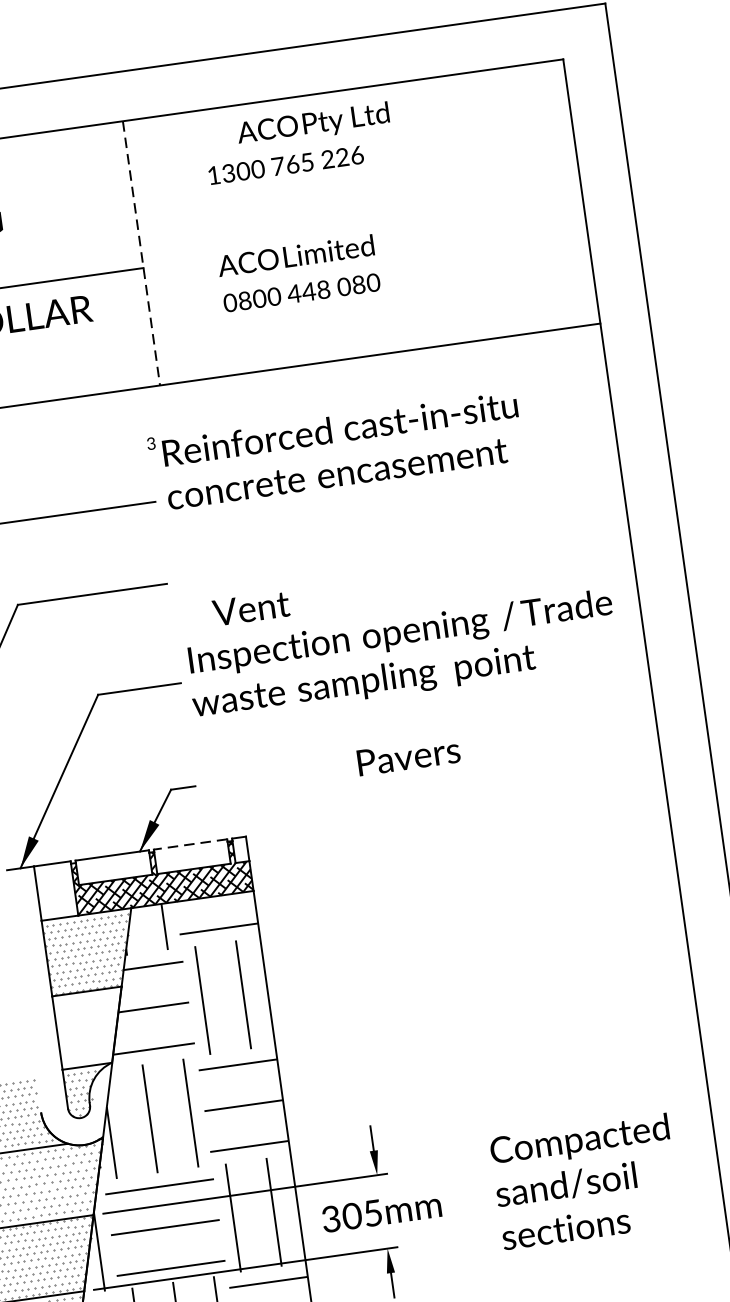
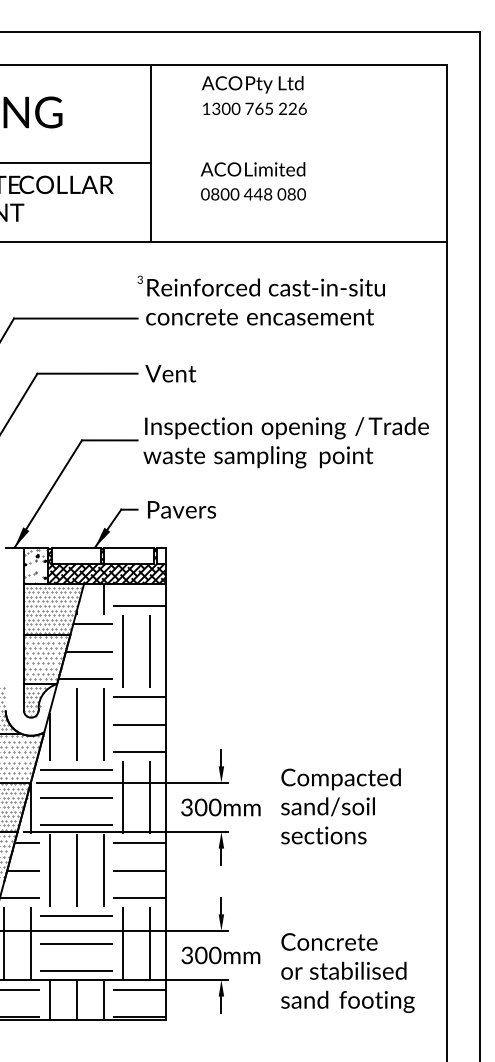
text: (313, 124) -> (252, 84), moved
line: (141, 253) -> (151, 153), dashed -> solid
text: (250, 608) -> (170, 373), moved
text: (408, 756) -> (181, 509), moved
line: (191, 844) -> (129, 547), dashed -> solid
hatch: (55, 892) -> (35, 566), added
hatch: (89, 1026) -> (45, 658), added
text: (584, 1181) -> (340, 806), moved
text: (373, 1213) -> (215, 807), 305mm -> 300mm

